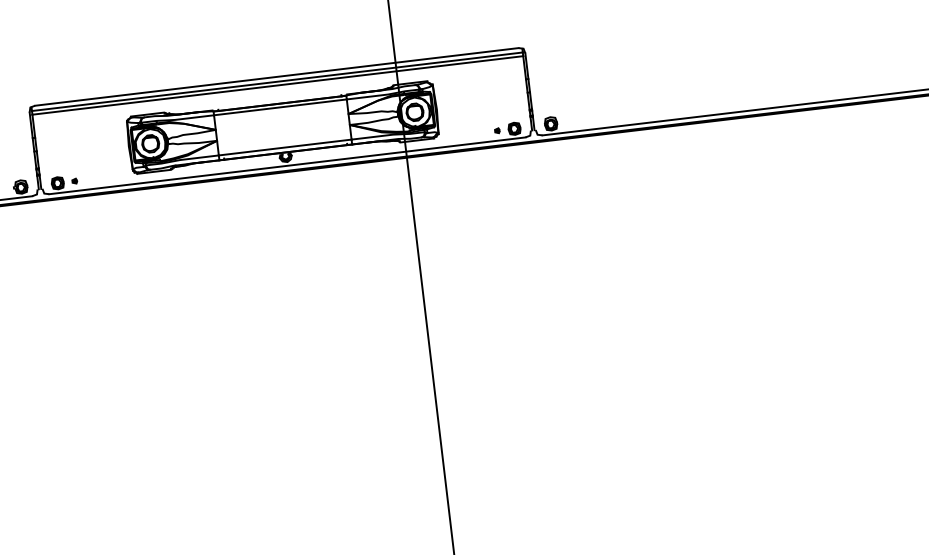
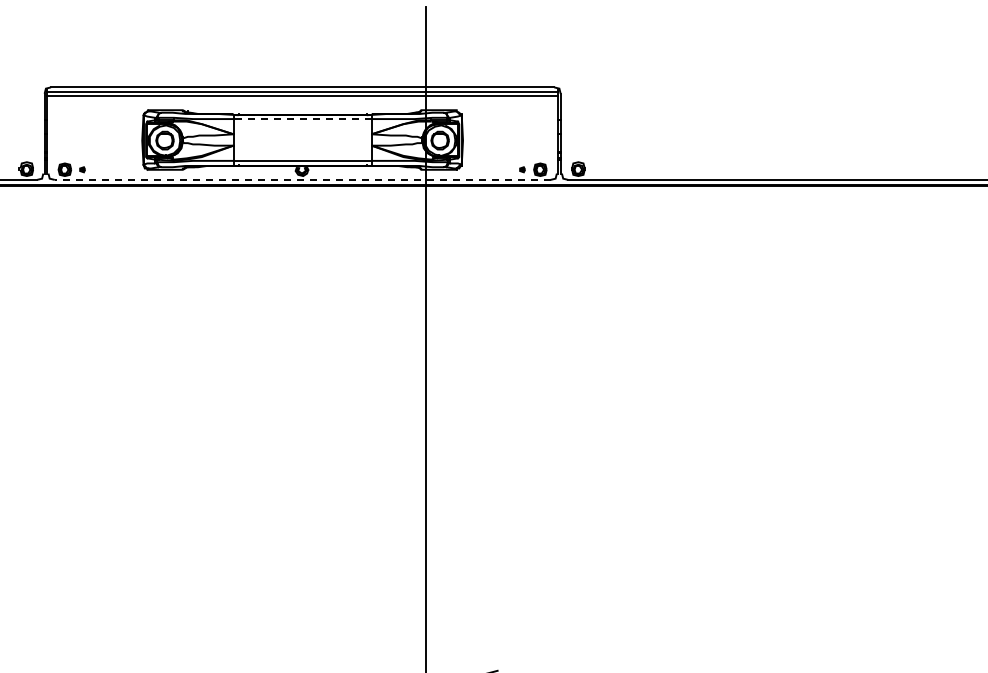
line: (280, 107) -> (302, 119), solid -> dashed
line: (287, 165) -> (302, 179), solid -> dashed

